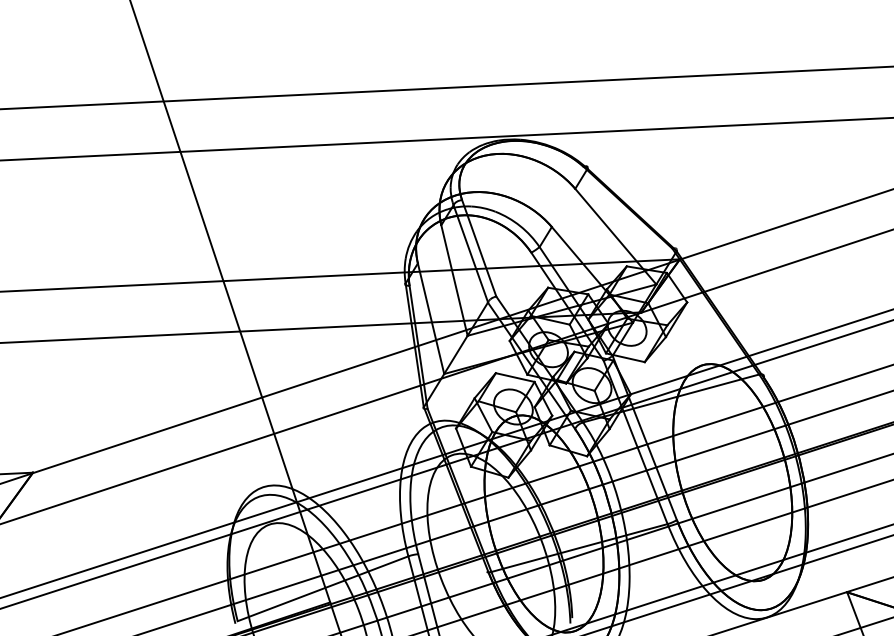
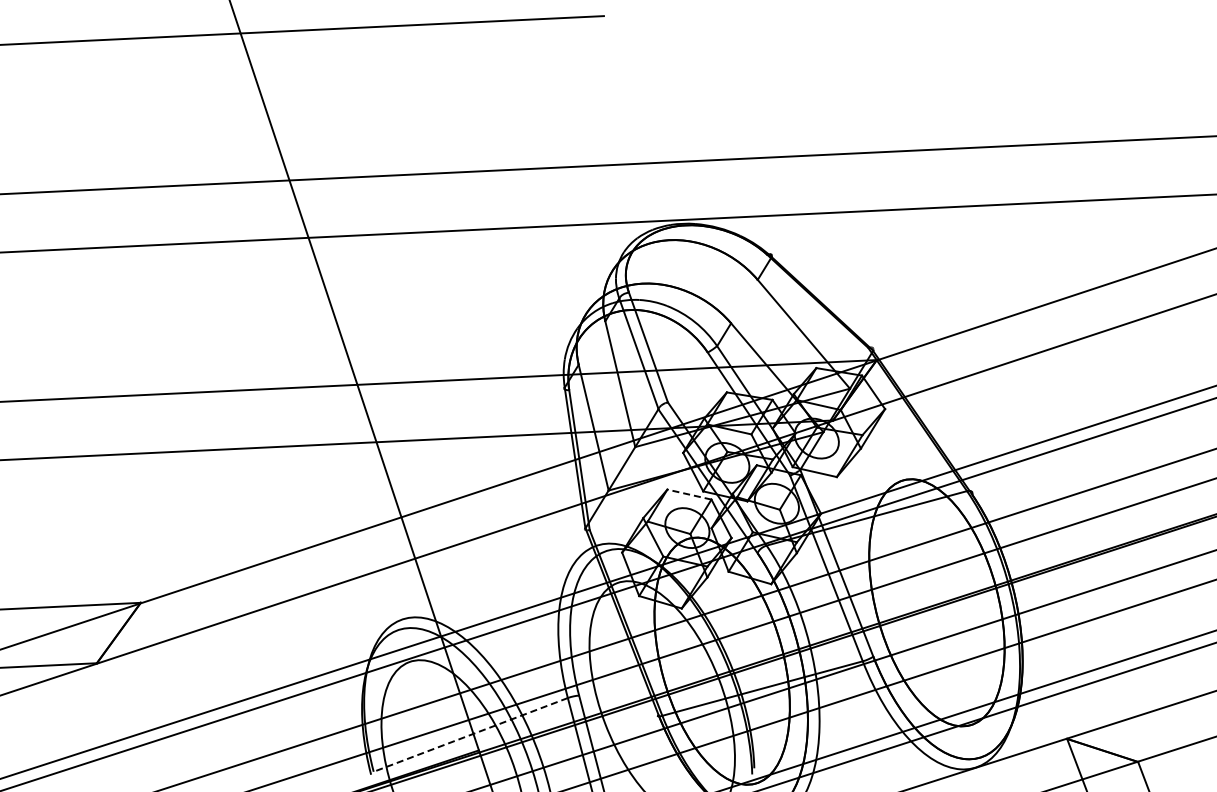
line: (515, 377) -> (689, 494), solid -> dashed
line: (322, 588) -> (470, 734), solid -> dashed

